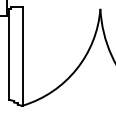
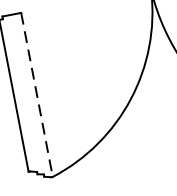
line: (22, 56) -> (36, 94), solid -> dashed

